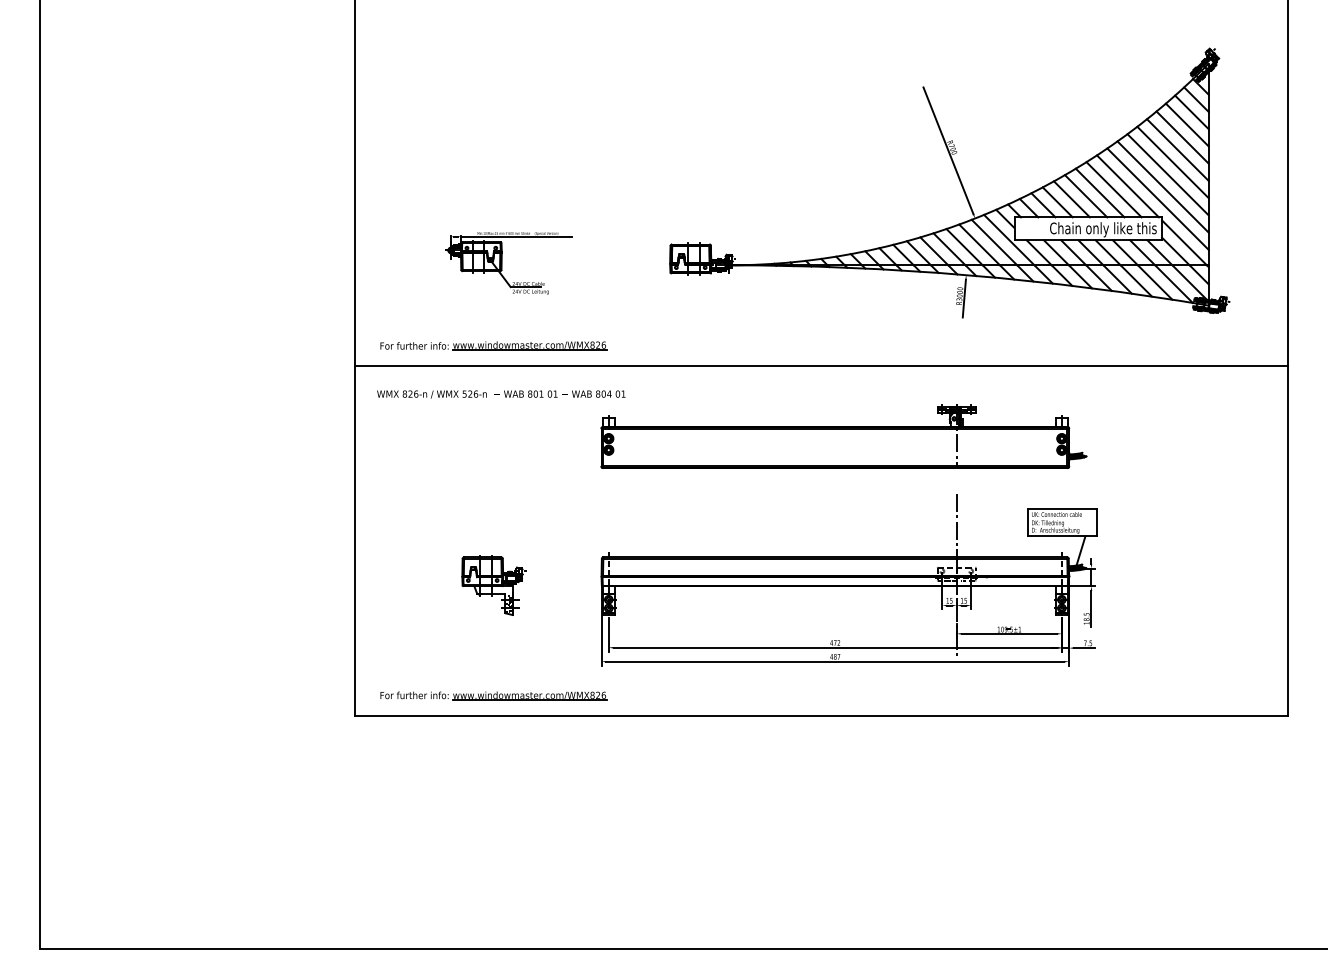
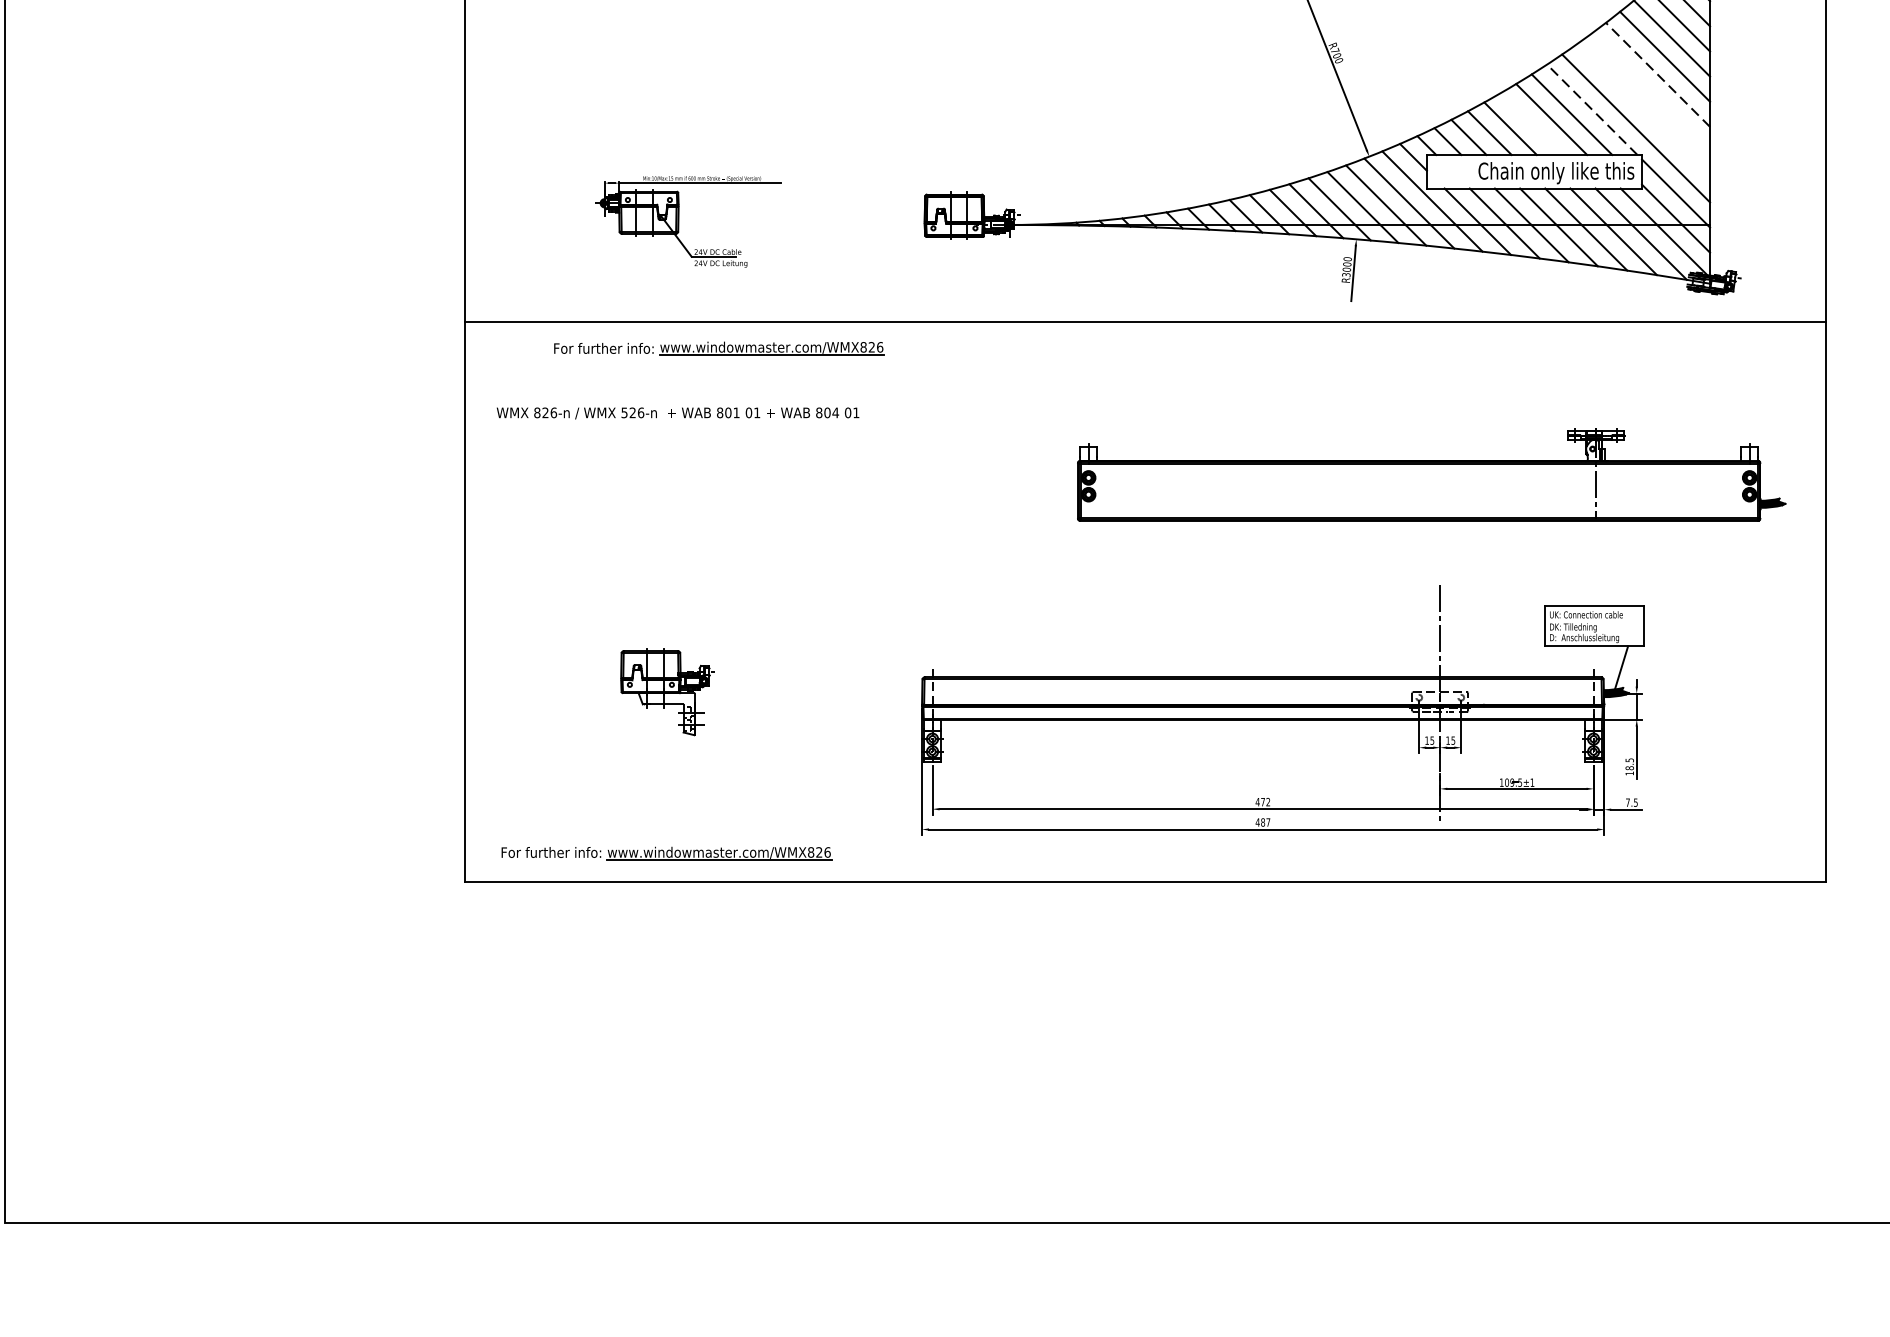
line: (1172, 162) -> (1657, 74), solid -> dashed
line: (1167, 174) -> (1649, 92), removed
line: (1127, 186) -> (1591, 109), solid -> dashed
line: (1162, 186) -> (1642, 109), removed
line: (1085, 196) -> (1530, 124), removed
part: (493, 345) -> (719, 347), moved
line: (821, 365) -> (1145, 321), moved
part: (843, 436) -> (1431, 474), moved
part: (848, 580) -> (1282, 711), moved

